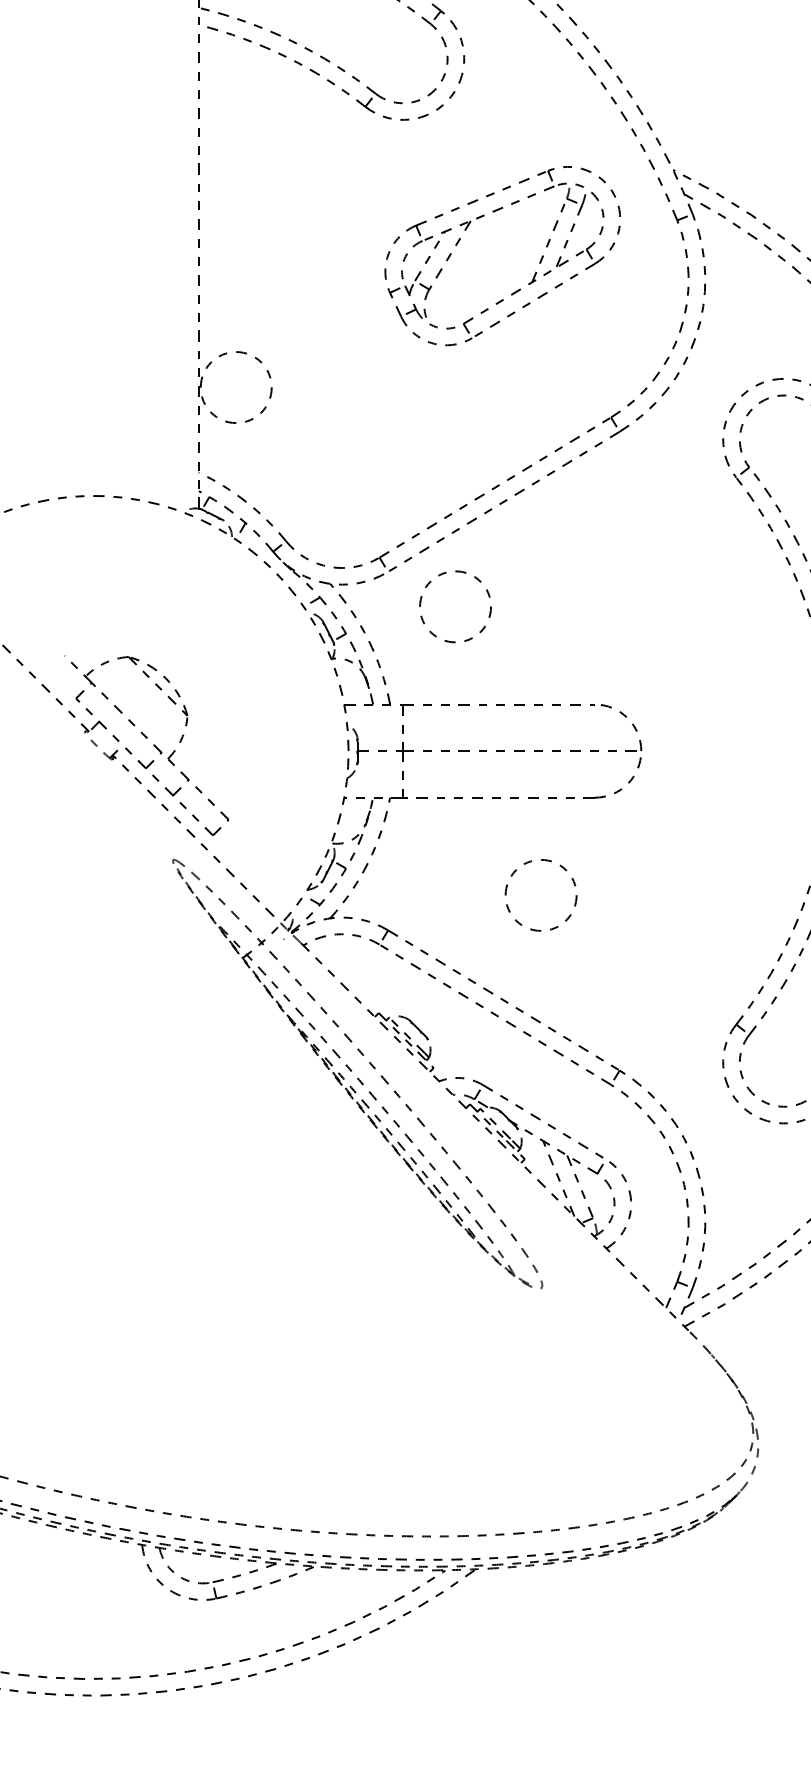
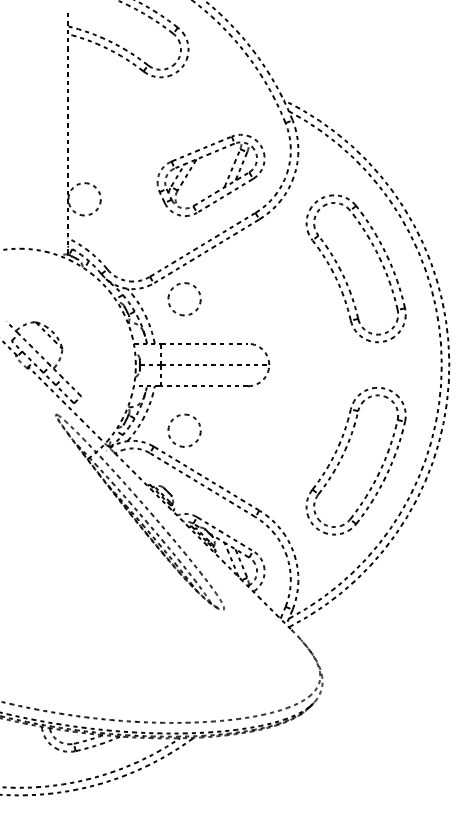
part: (534, 271) -> (225, 182), moved
circle: (540, 894) -> (184, 430), moved

